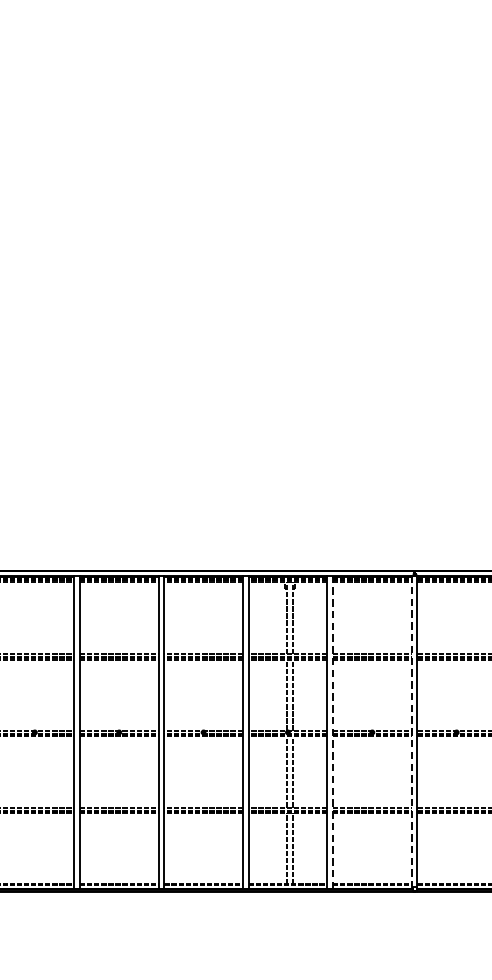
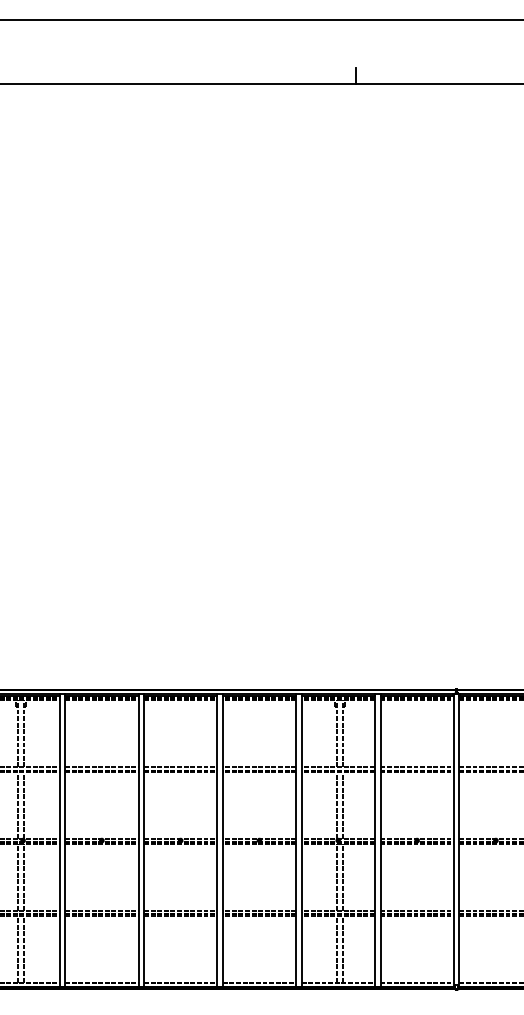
line: (411, 731) -> (453, 839), dashed -> solid
line: (333, 732) -> (380, 840), dashed -> solid

